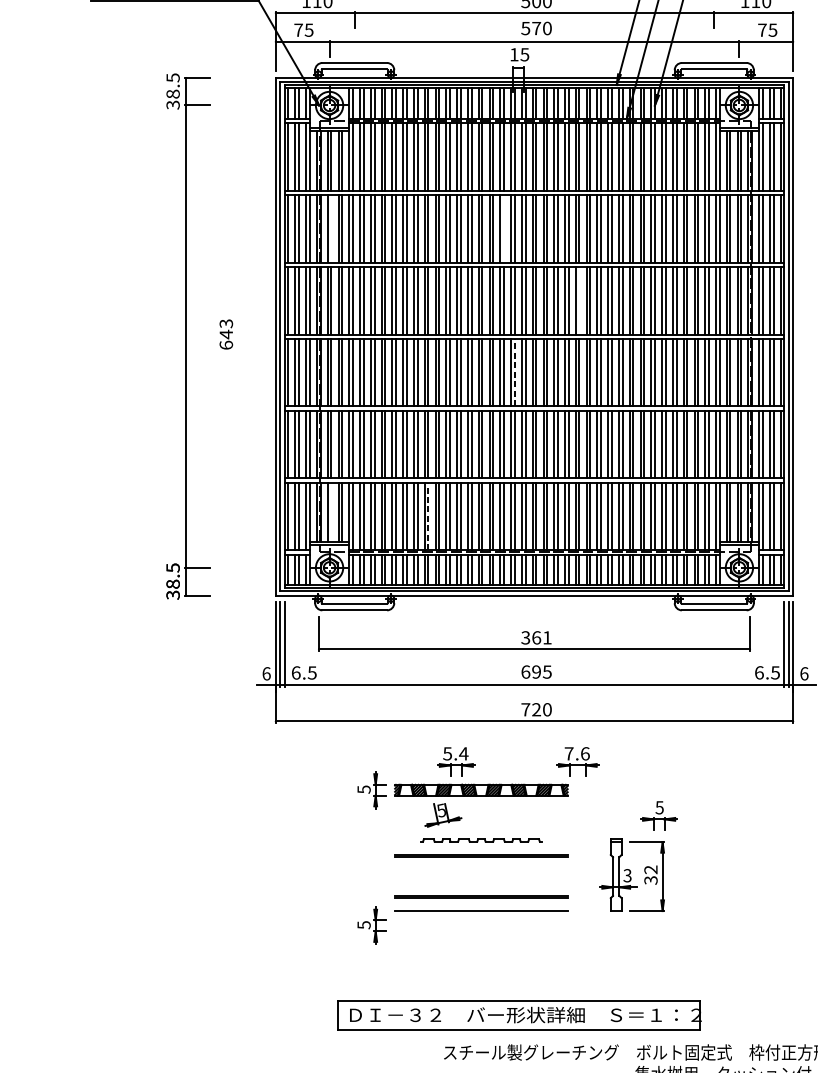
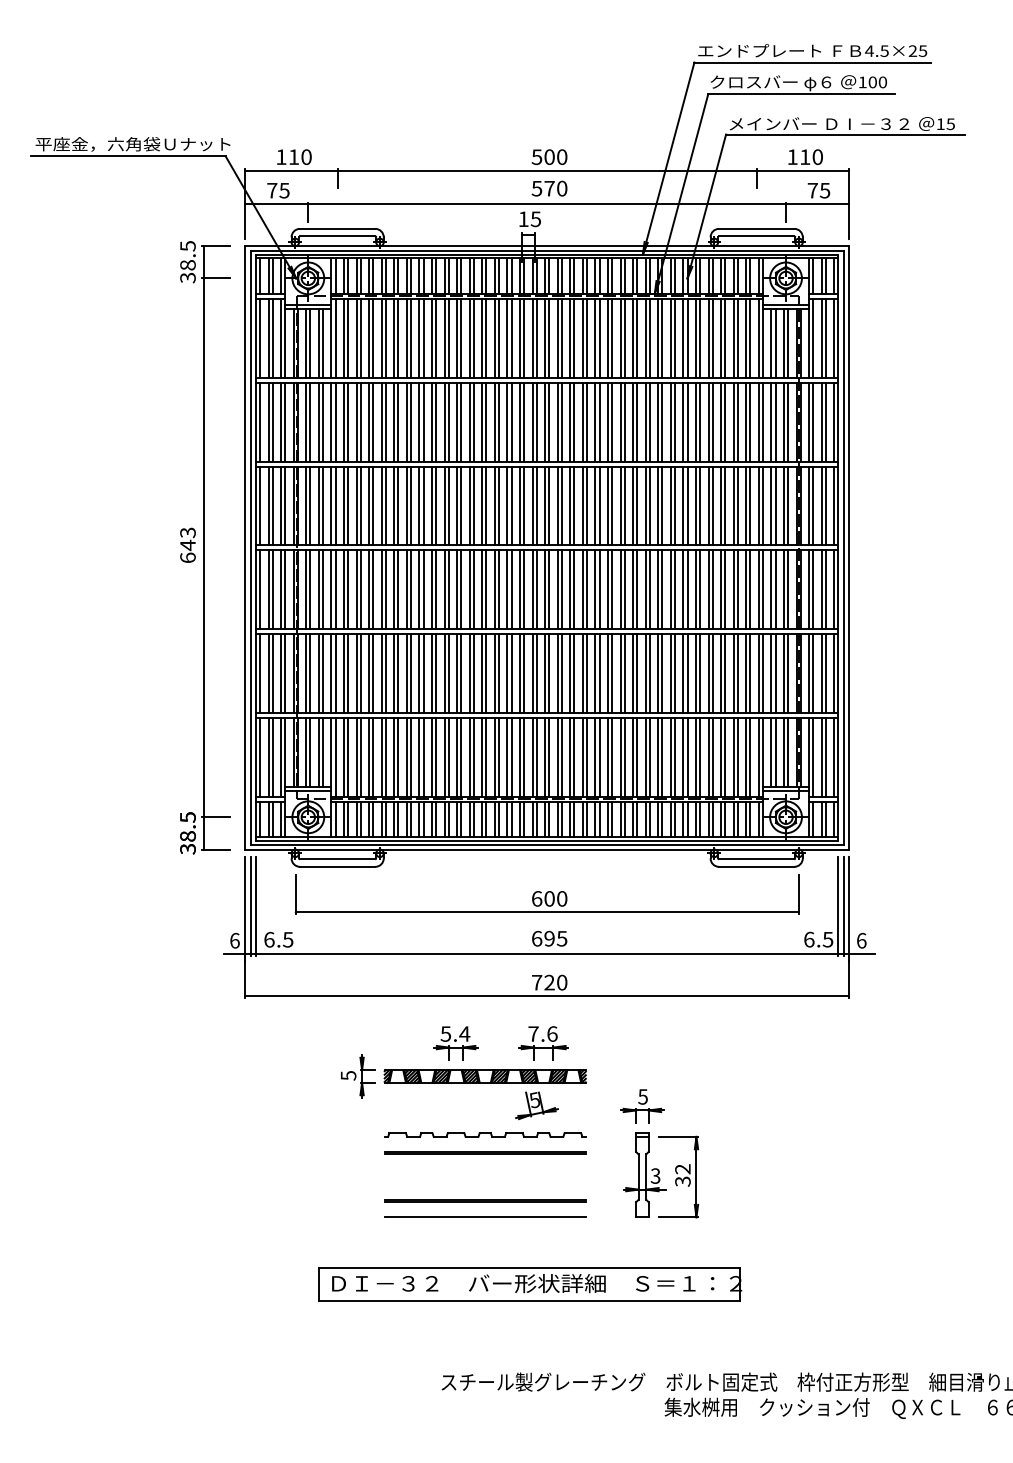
line: (331, 228) -> (310, 421), added
line: (503, 228) -> (511, 421), added
line: (579, 300) -> (599, 505), added
part: (188, 336) -> (205, 547), moved
line: (515, 372) -> (524, 589), dashed -> solid
line: (331, 512) -> (310, 752), added
line: (428, 515) -> (423, 756), dashed -> solid
text: (536, 637) -> (549, 898), 361 -> 600
part: (577, 761) -> (543, 1043), moved
part: (442, 815) -> (536, 1105), moved
part: (659, 815) -> (642, 1106), moved
part: (481, 840) -> (485, 1134), size x1.43
part: (372, 925) -> (358, 1234), removed
part: (520, 1015) -> (530, 1284), moved

